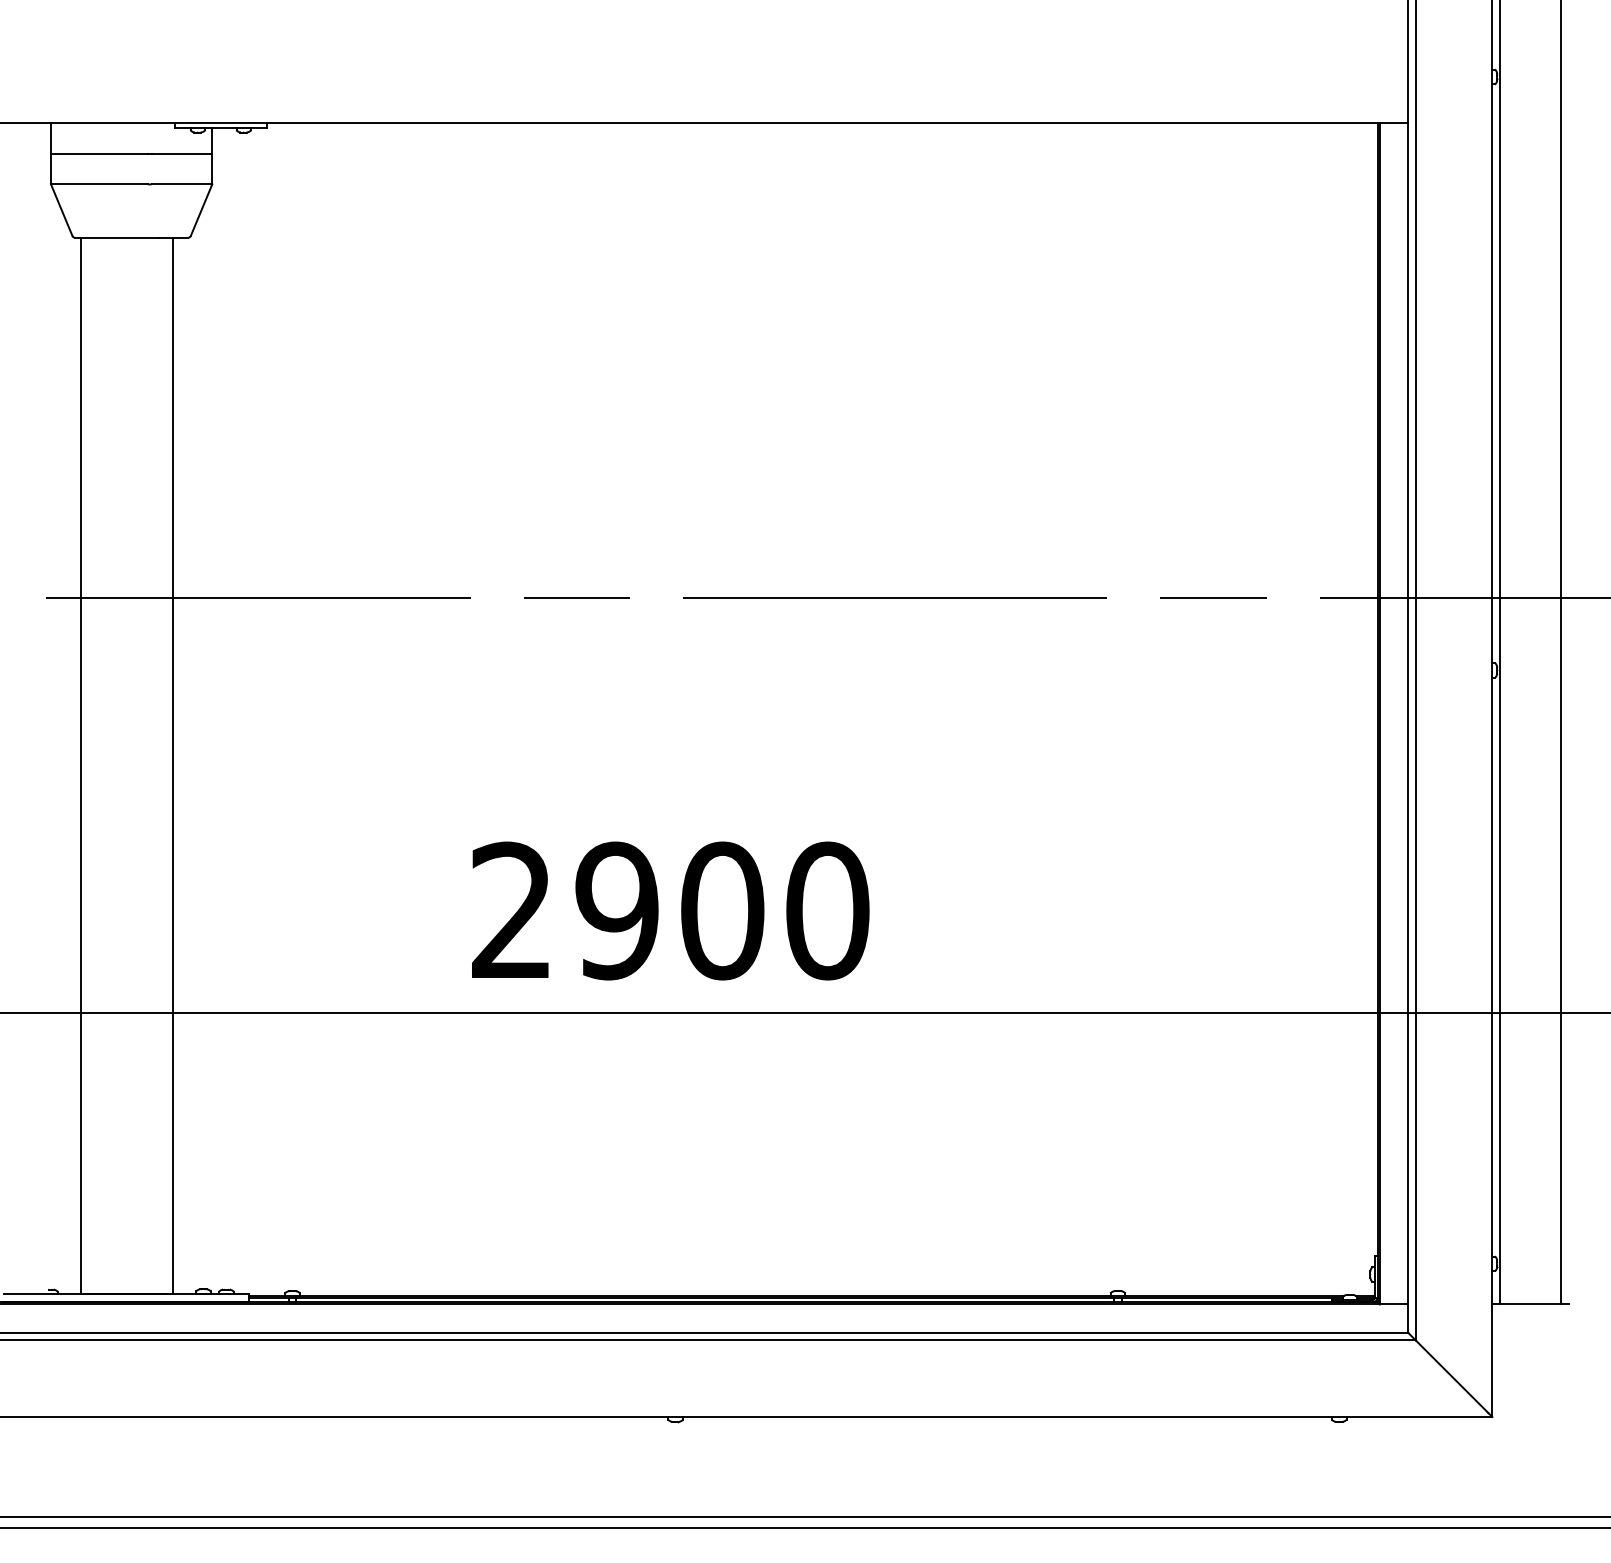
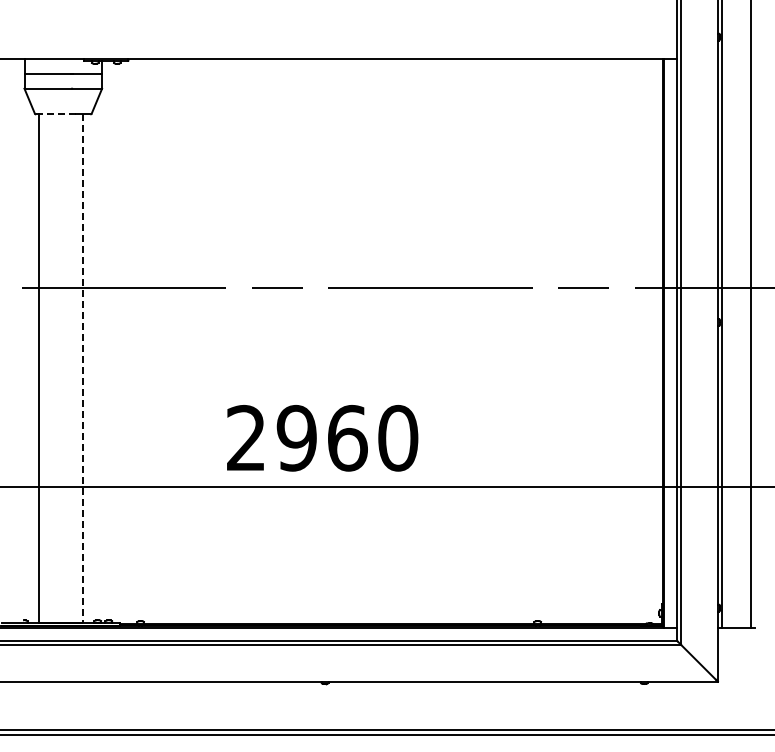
line: (117, 237) -> (56, 114), solid -> dashed
line: (173, 767) -> (83, 369), solid -> dashed
text: (722, 909) -> (347, 437), 2900 -> 2960

